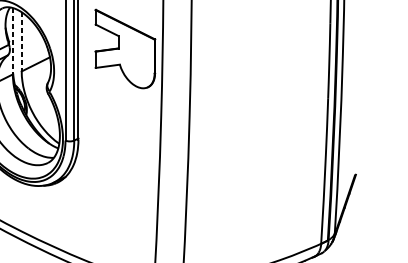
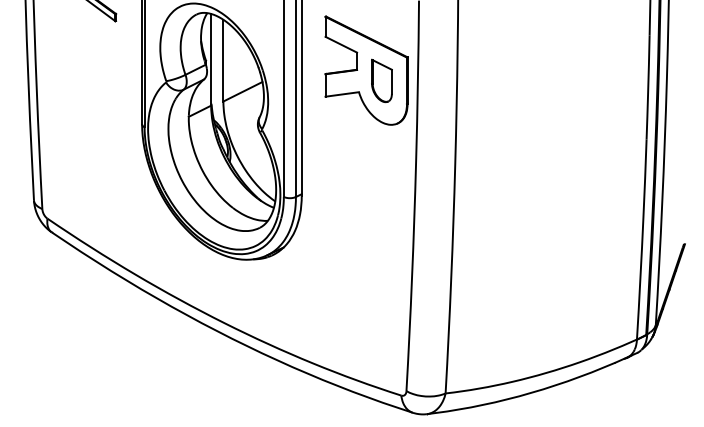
line: (13, 41) -> (211, 59), dashed -> solid
line: (21, 41) -> (223, 60), dashed -> solid
part: (136, 56) -> (381, 80), added

